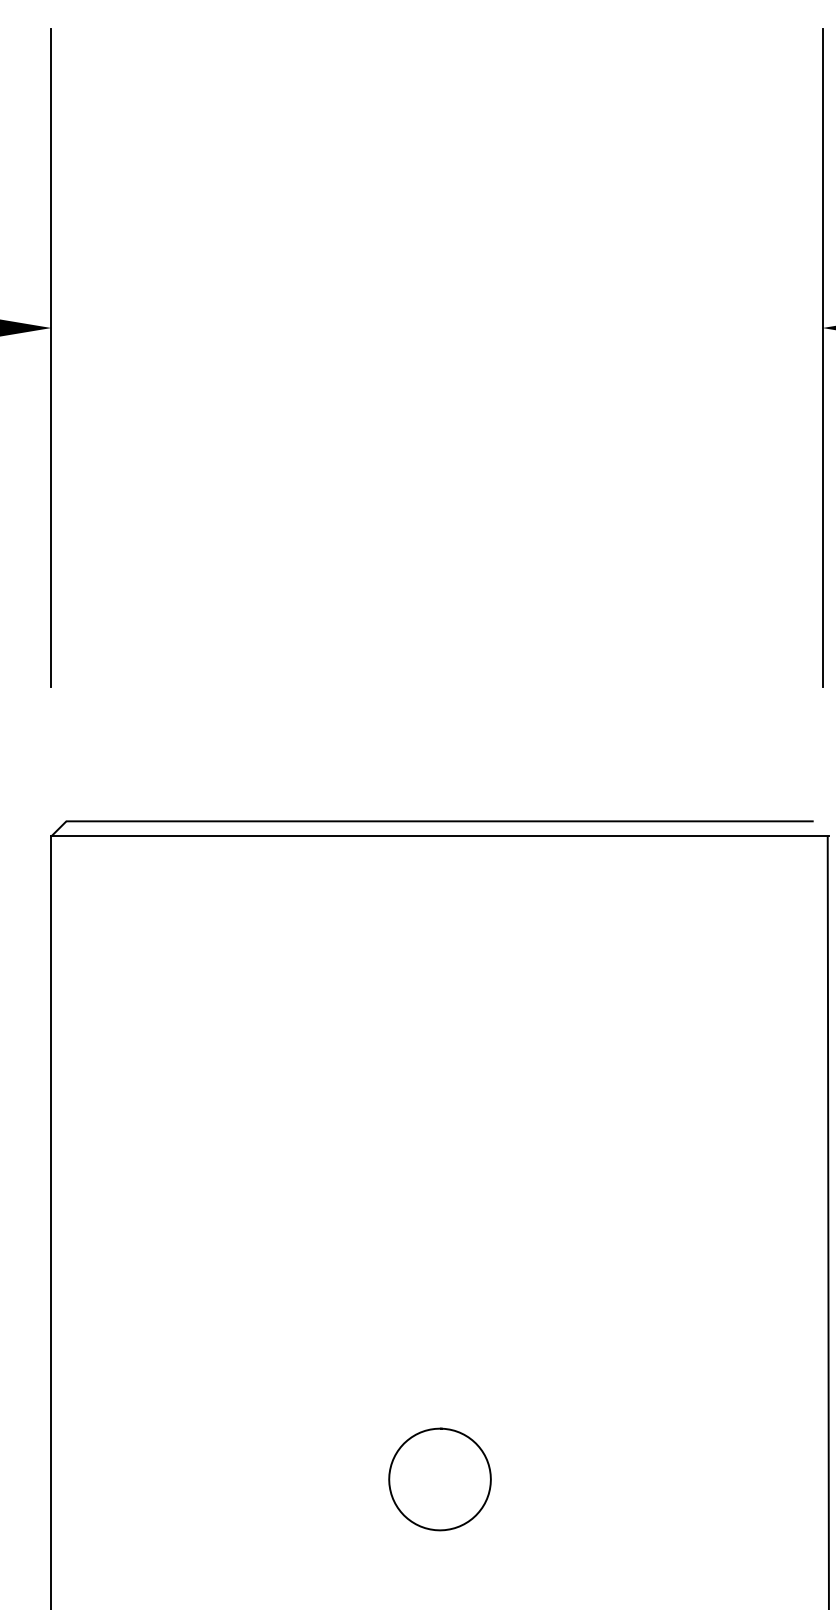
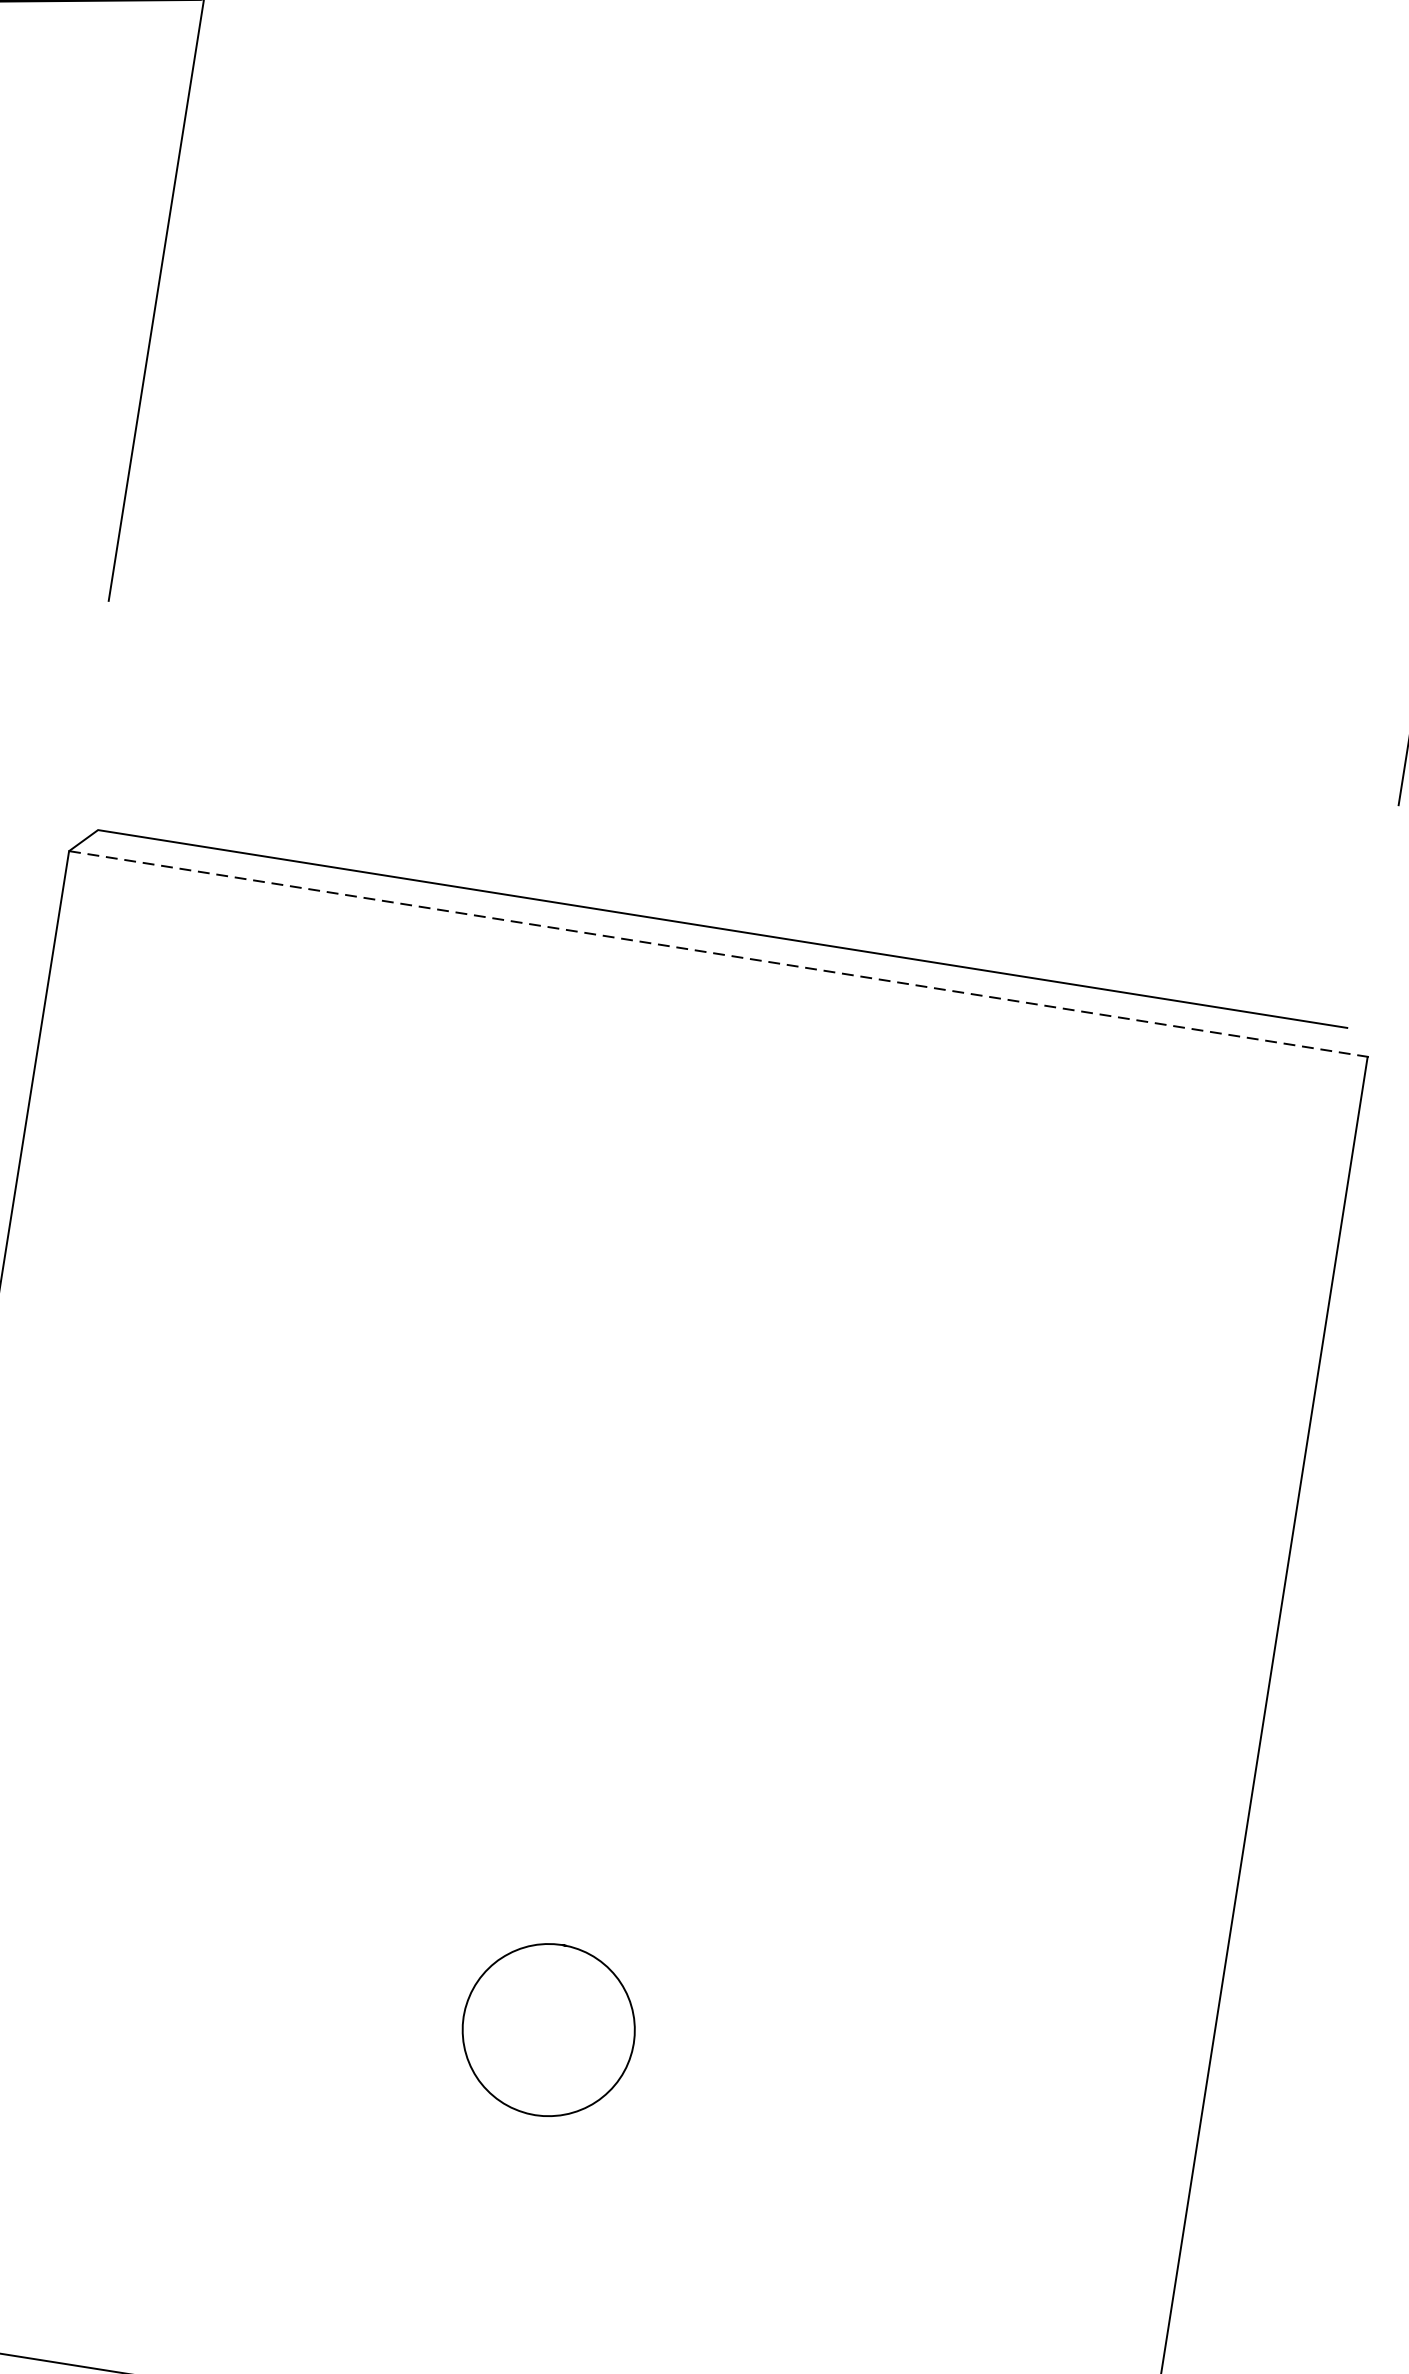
line: (440, 836) -> (719, 954), solid -> dashed

